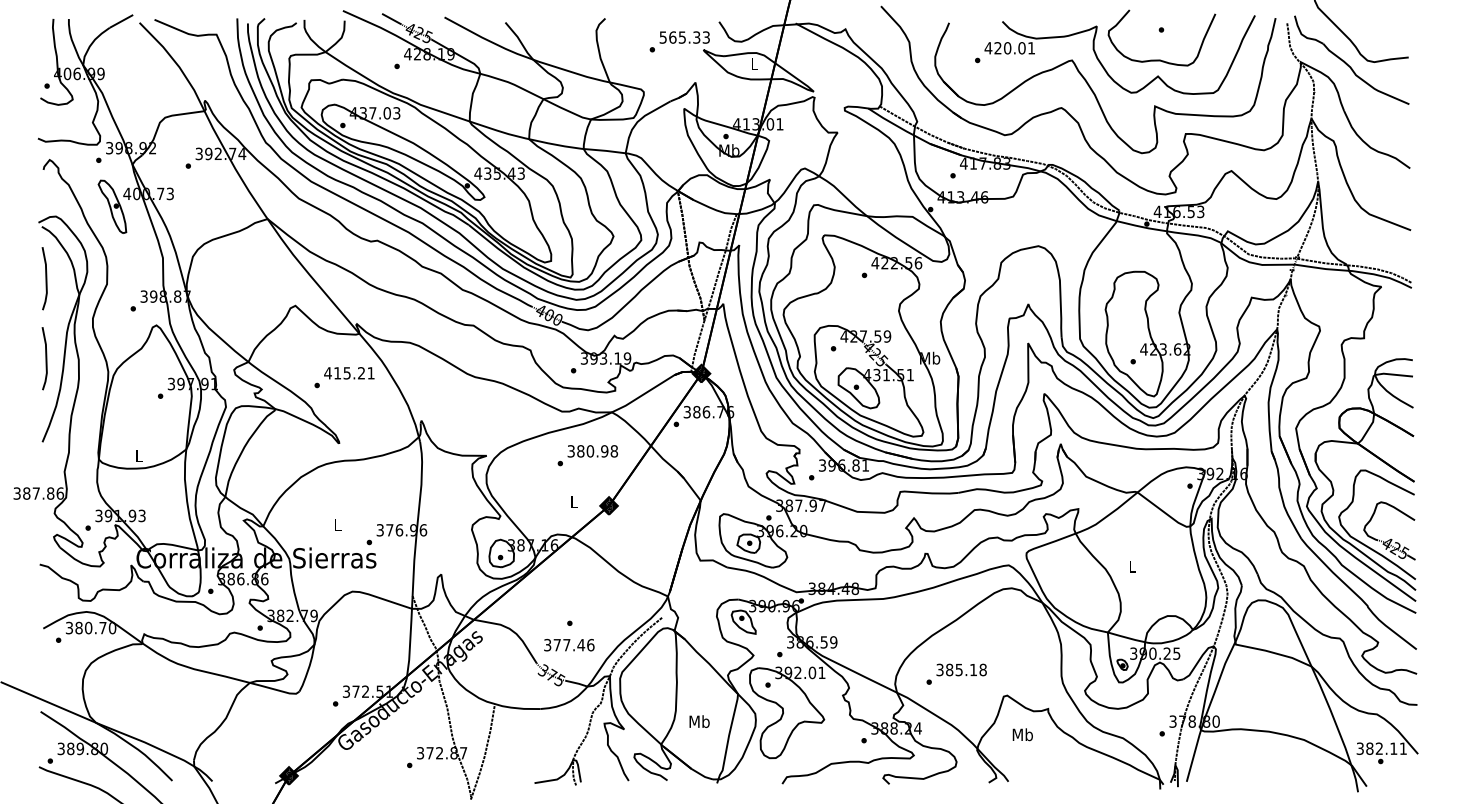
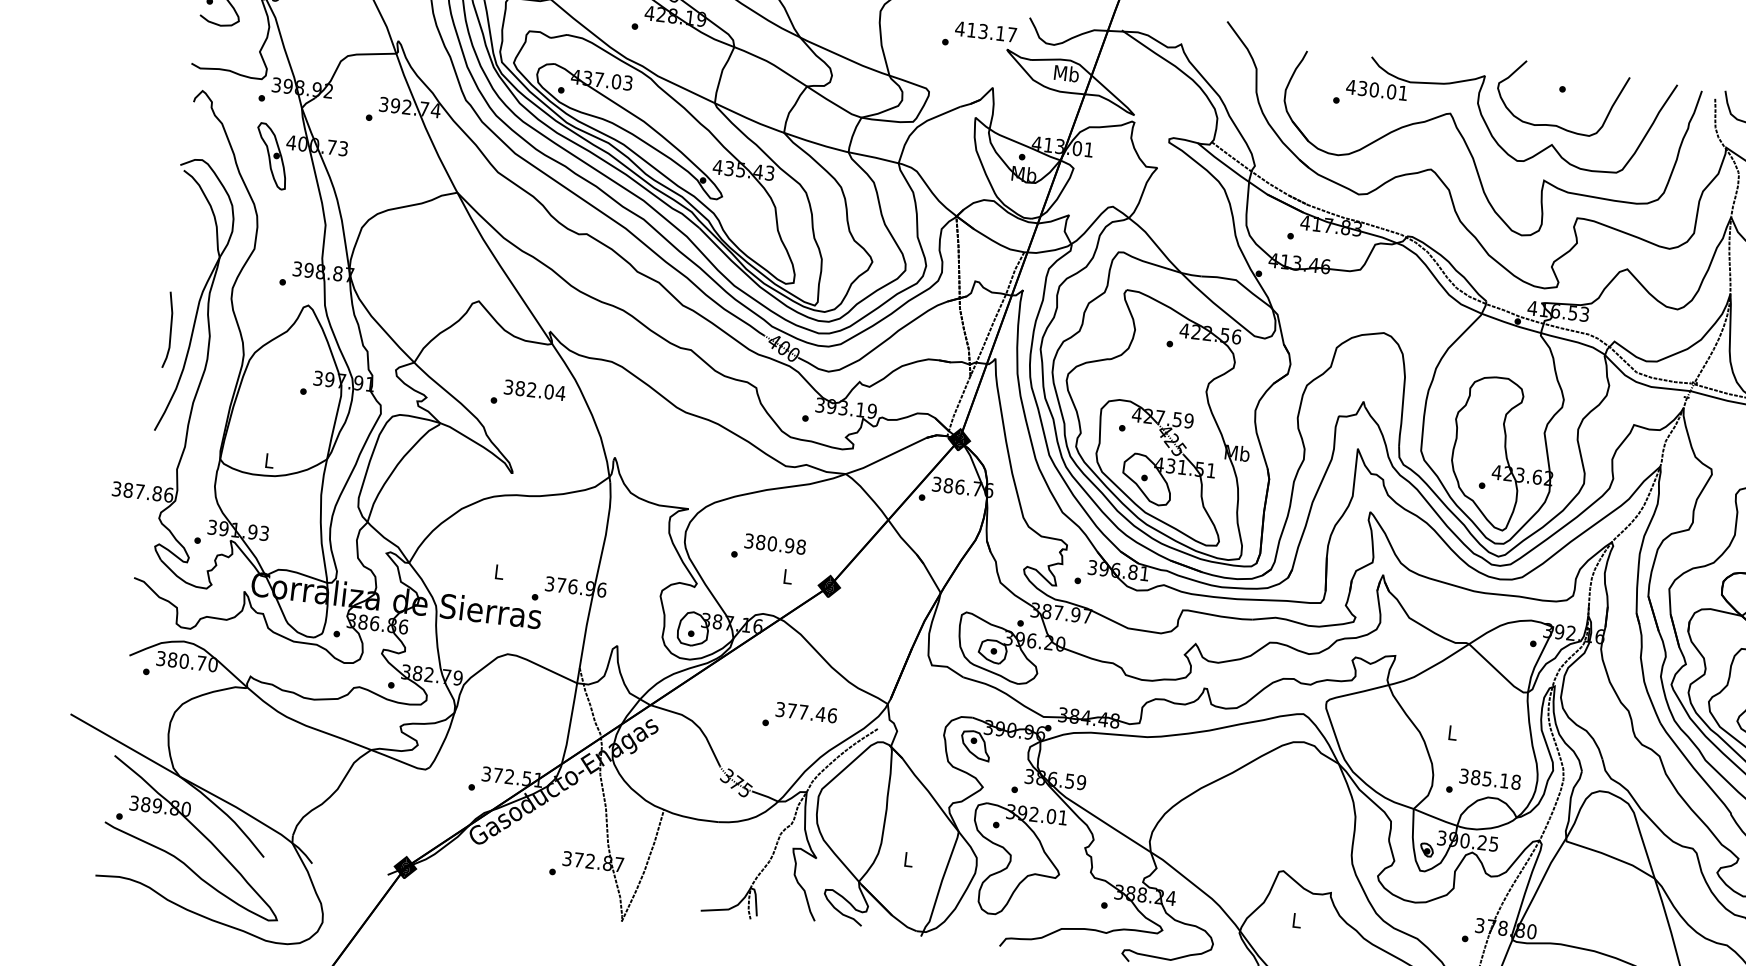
text: (684, 37) -> (985, 31), 565.33 -> 413.17
text: (997, 48) -> (1362, 88), 420.01 -> 430.01
text: (754, 63) -> (1066, 72), L -> Mb
line: (45, 278) -> (181, 233), removed
text: (349, 373) -> (534, 390), 415.21 -> 382.04
text: (587, 455) -> (768, 548), moved
text: (569, 645) -> (806, 713), moved
text: (956, 673) -> (1483, 782), moved
text: (699, 721) -> (908, 859), Mb -> L
text: (1022, 734) -> (1296, 920), Mb -> L

